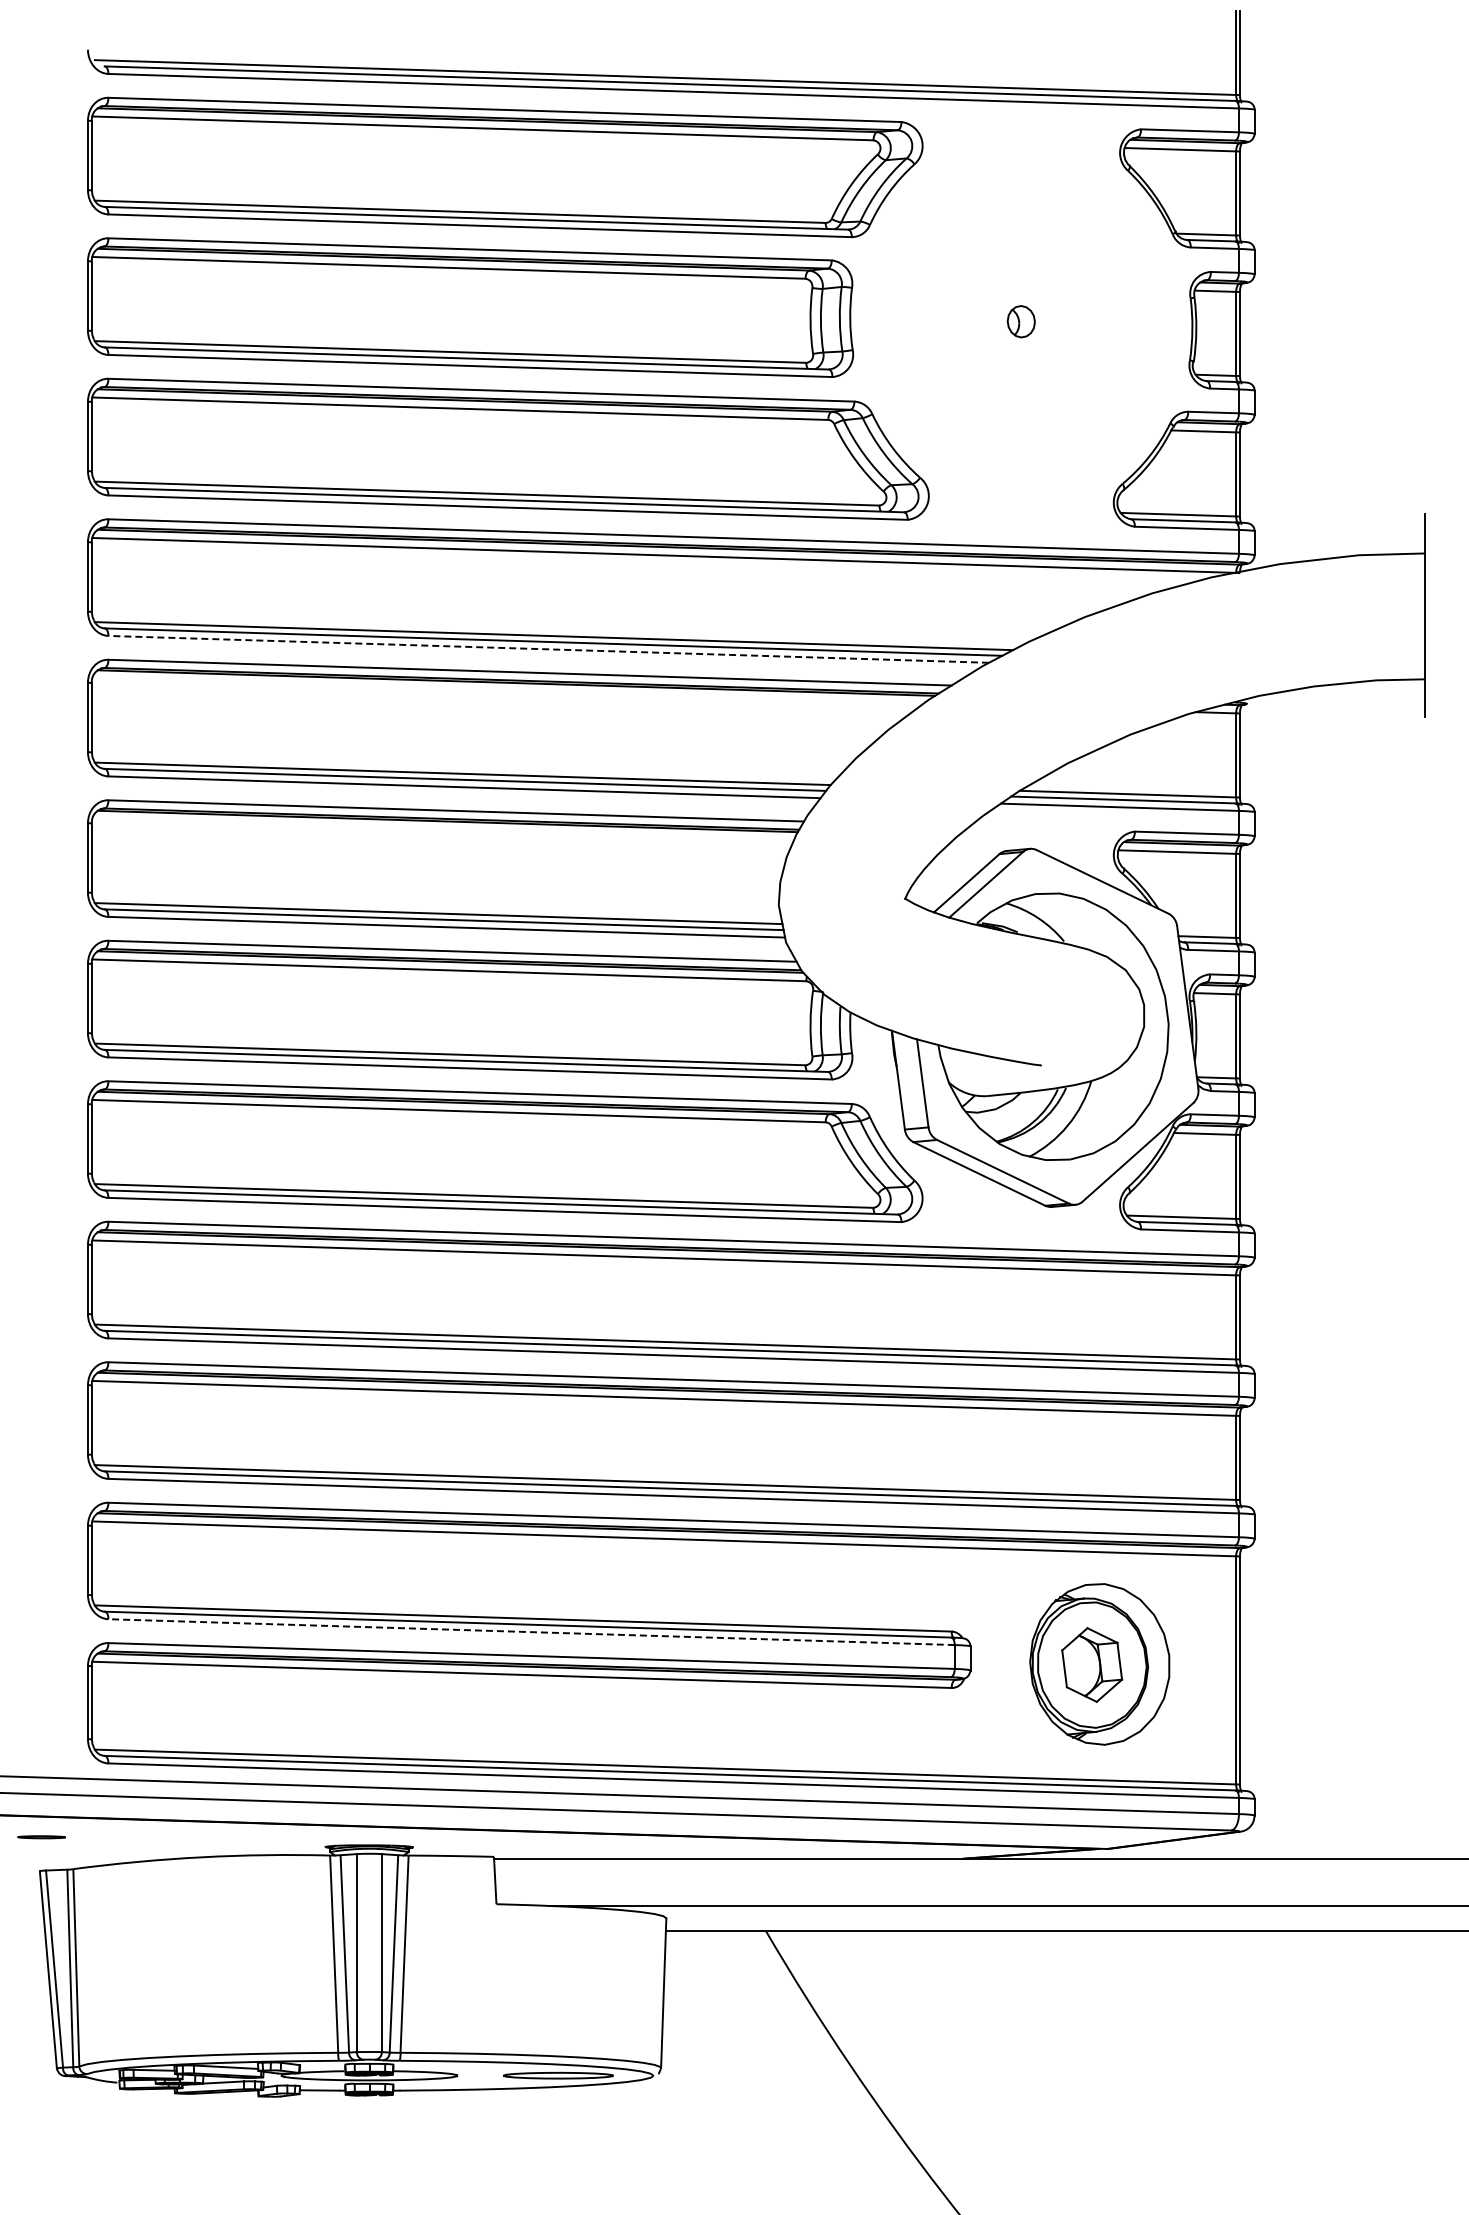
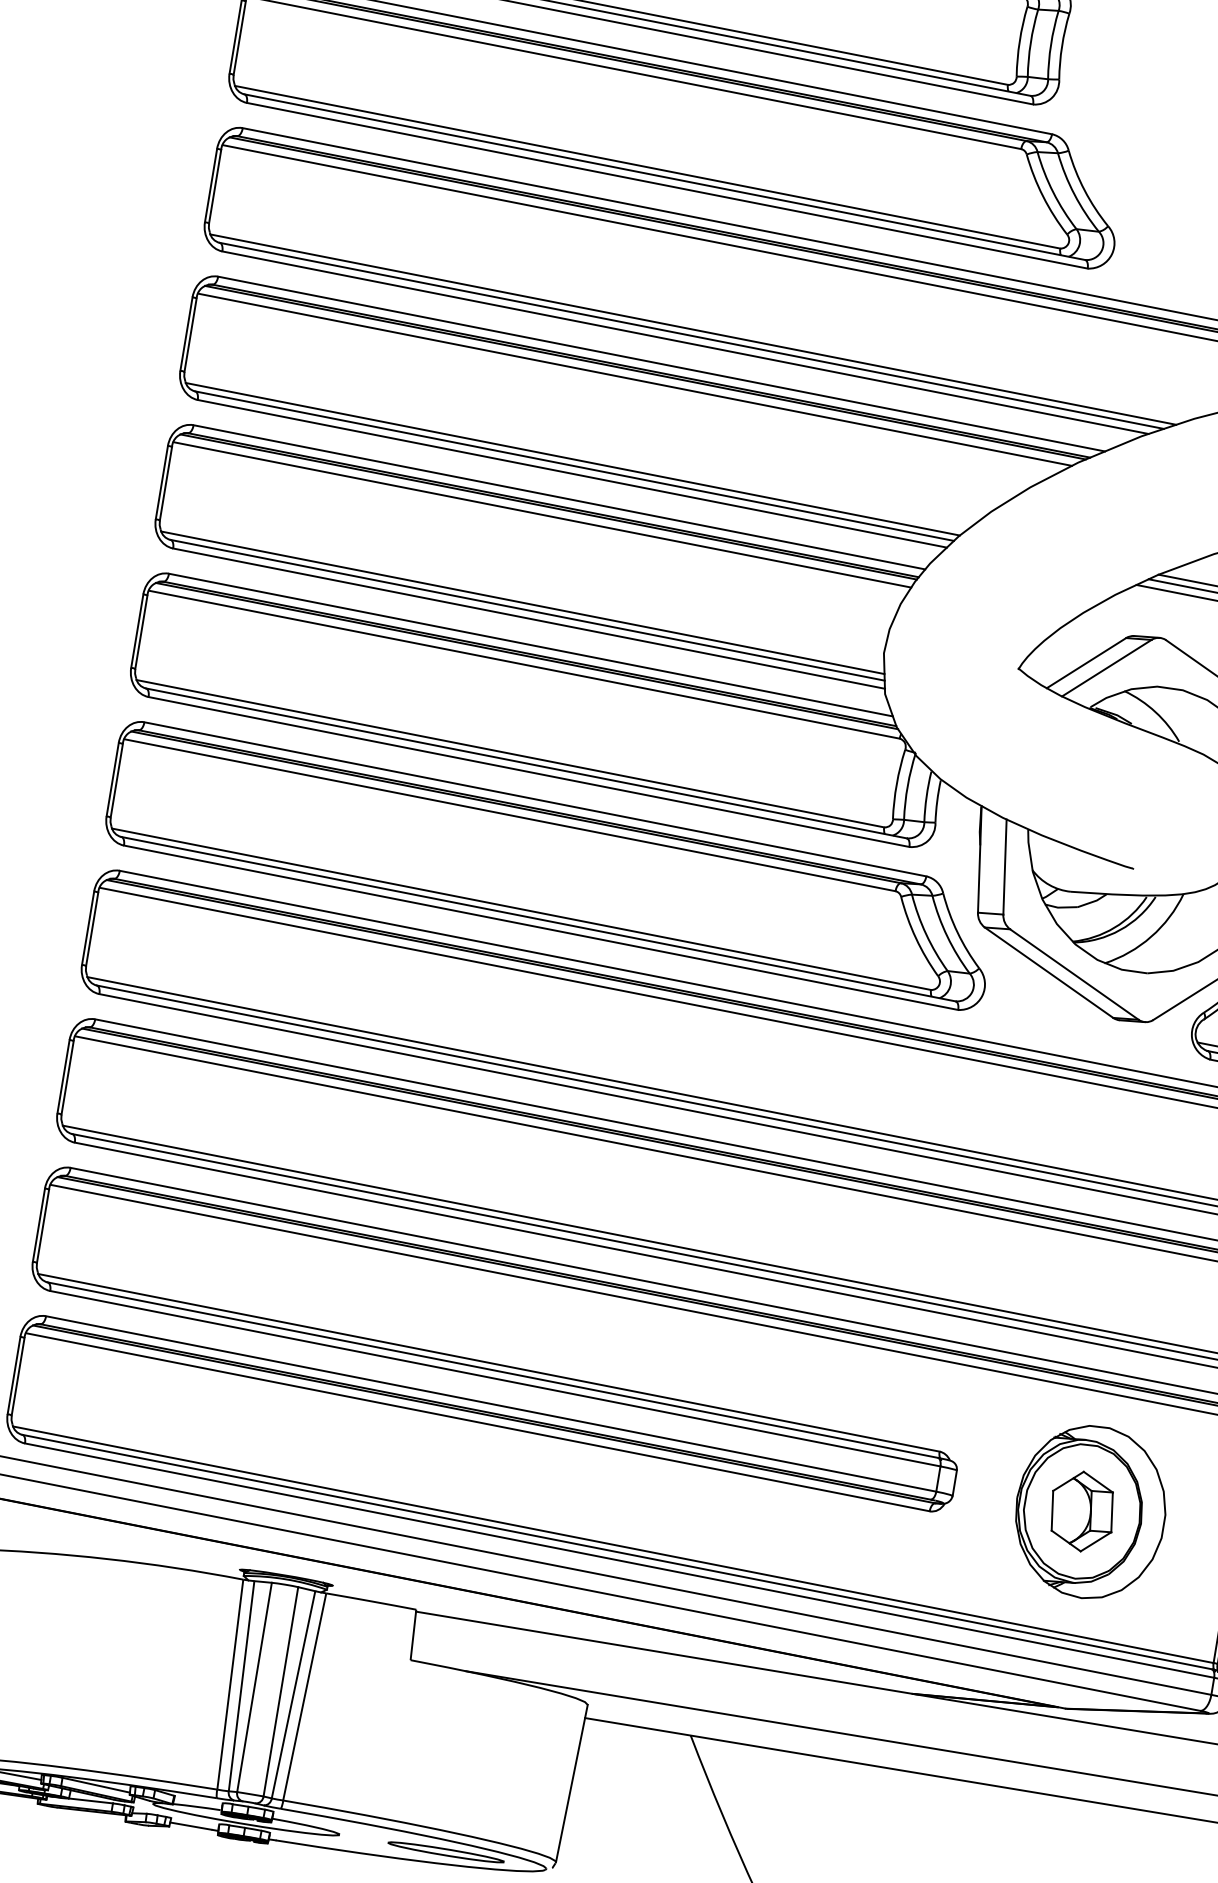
line: (548, 649) -> (685, 342), dashed -> solid
line: (507, 690) -> (634, 378), added
line: (442, 829) -> (541, 514), added
line: (531, 1632) -> (495, 1379), dashed -> solid

